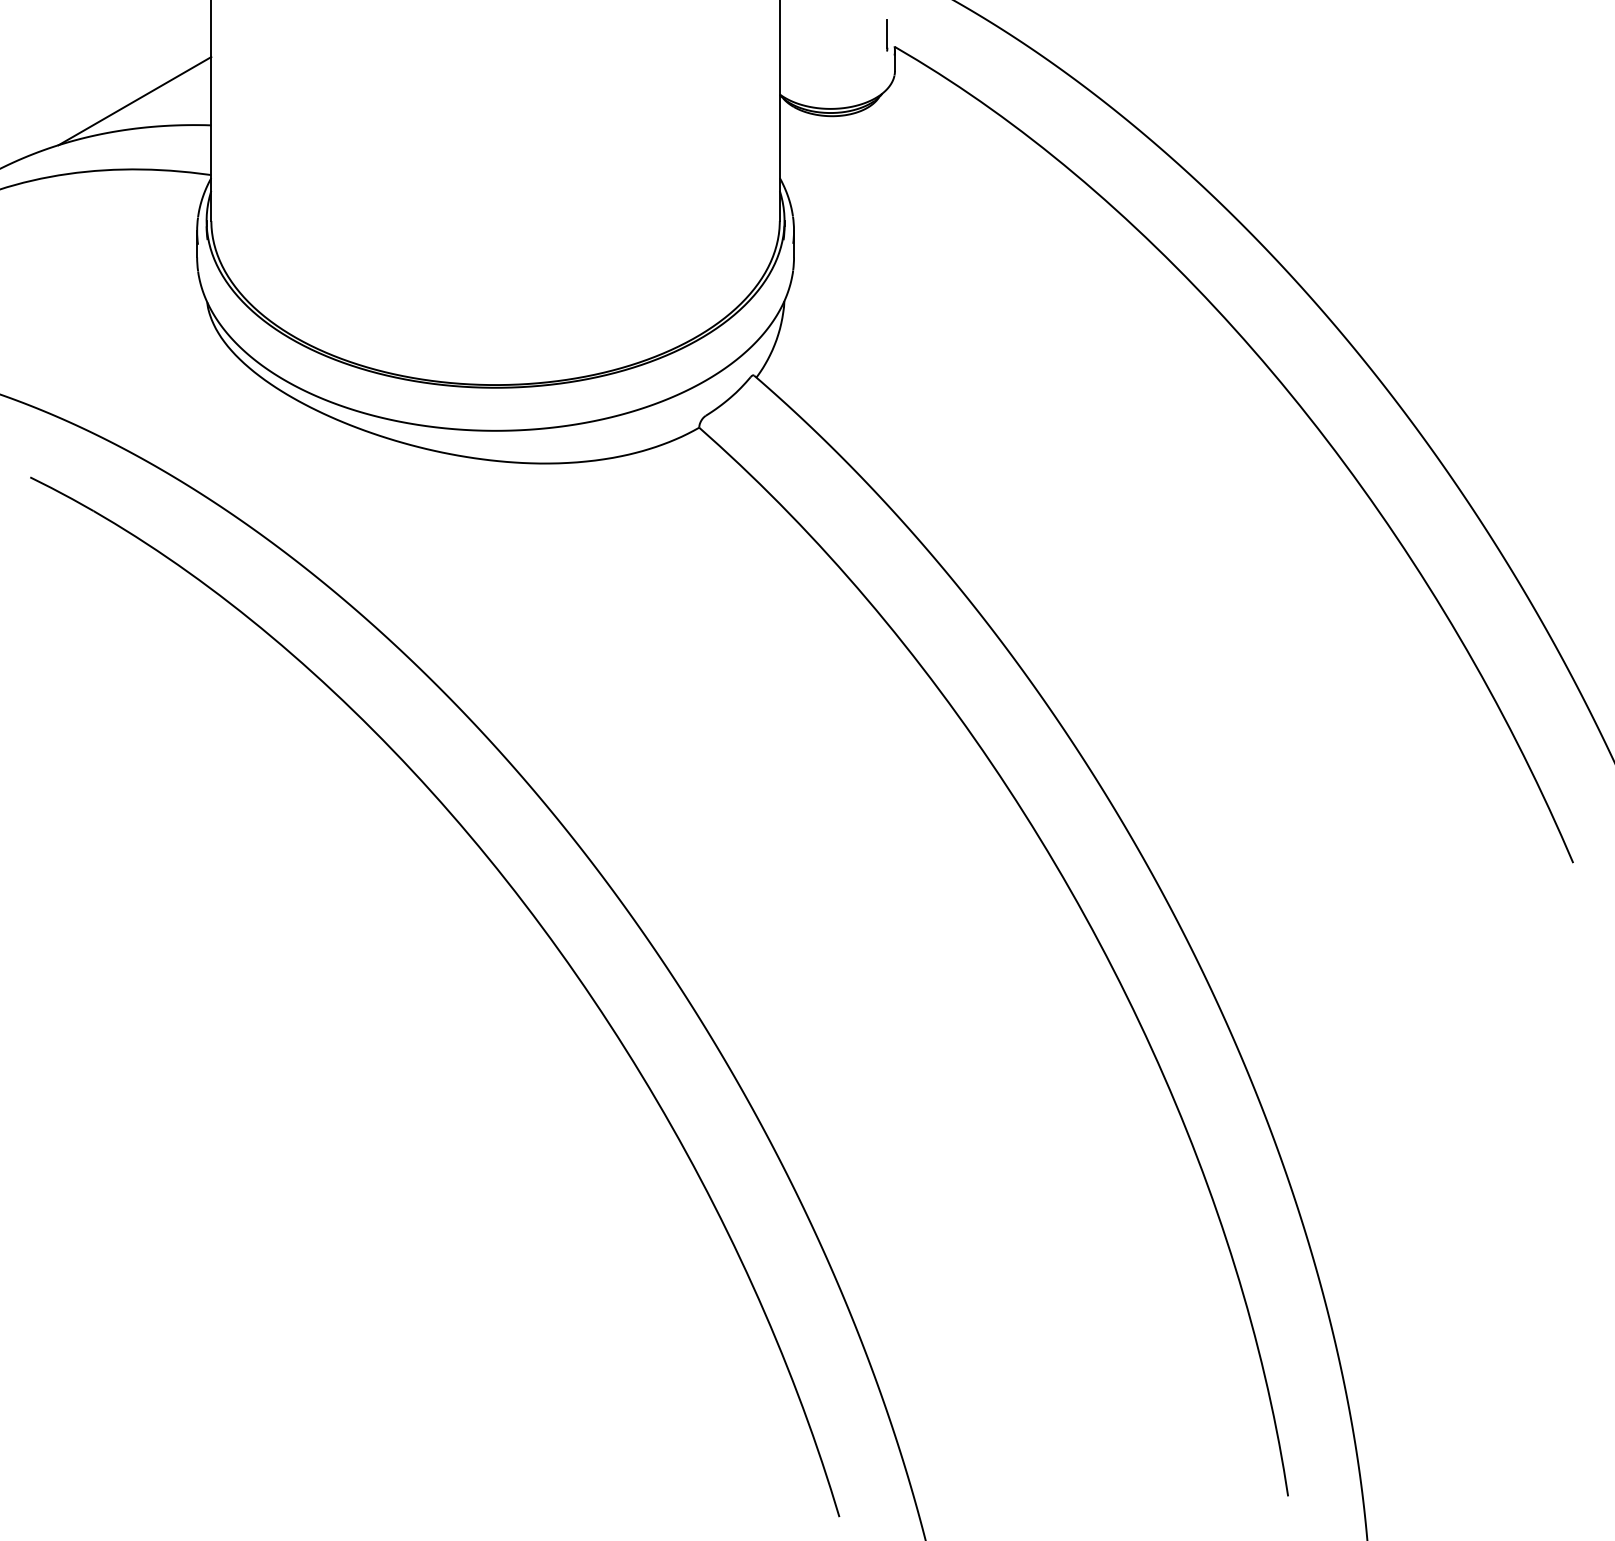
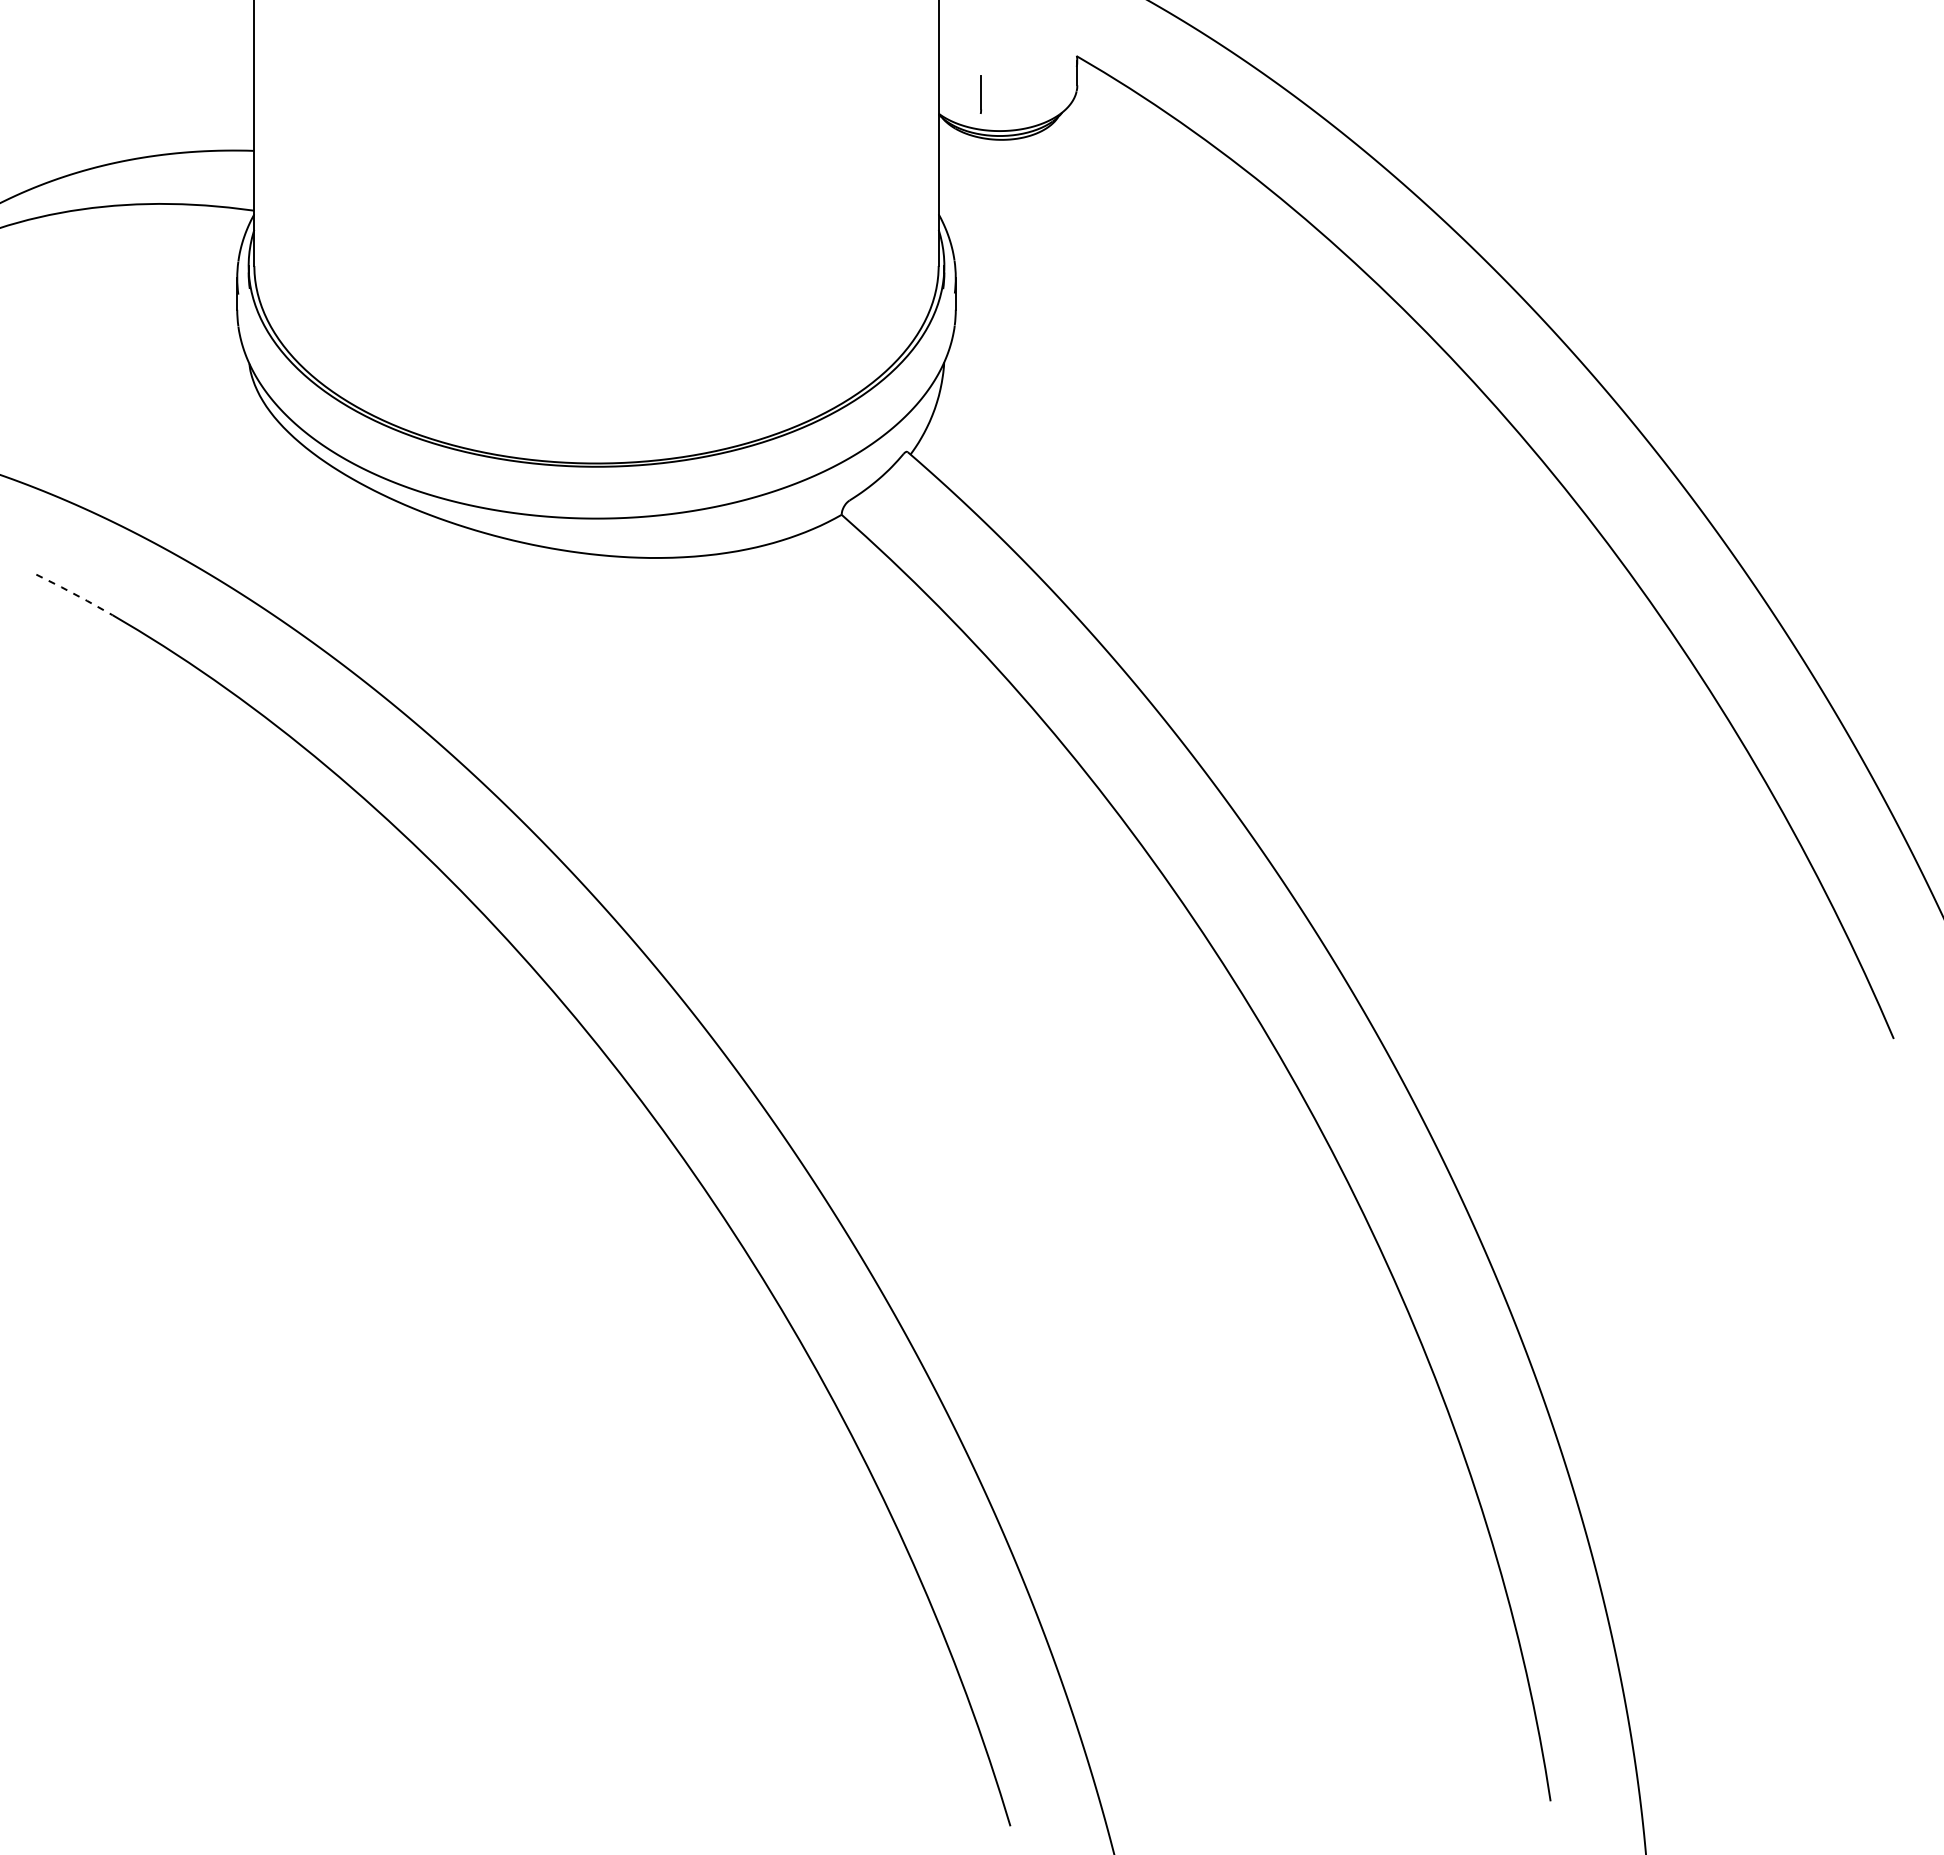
line: (886, 35) -> (980, 94), moved
line: (135, 100) -> (162, 121), removed
line: (61, 493) -> (74, 594), solid -> dashed

